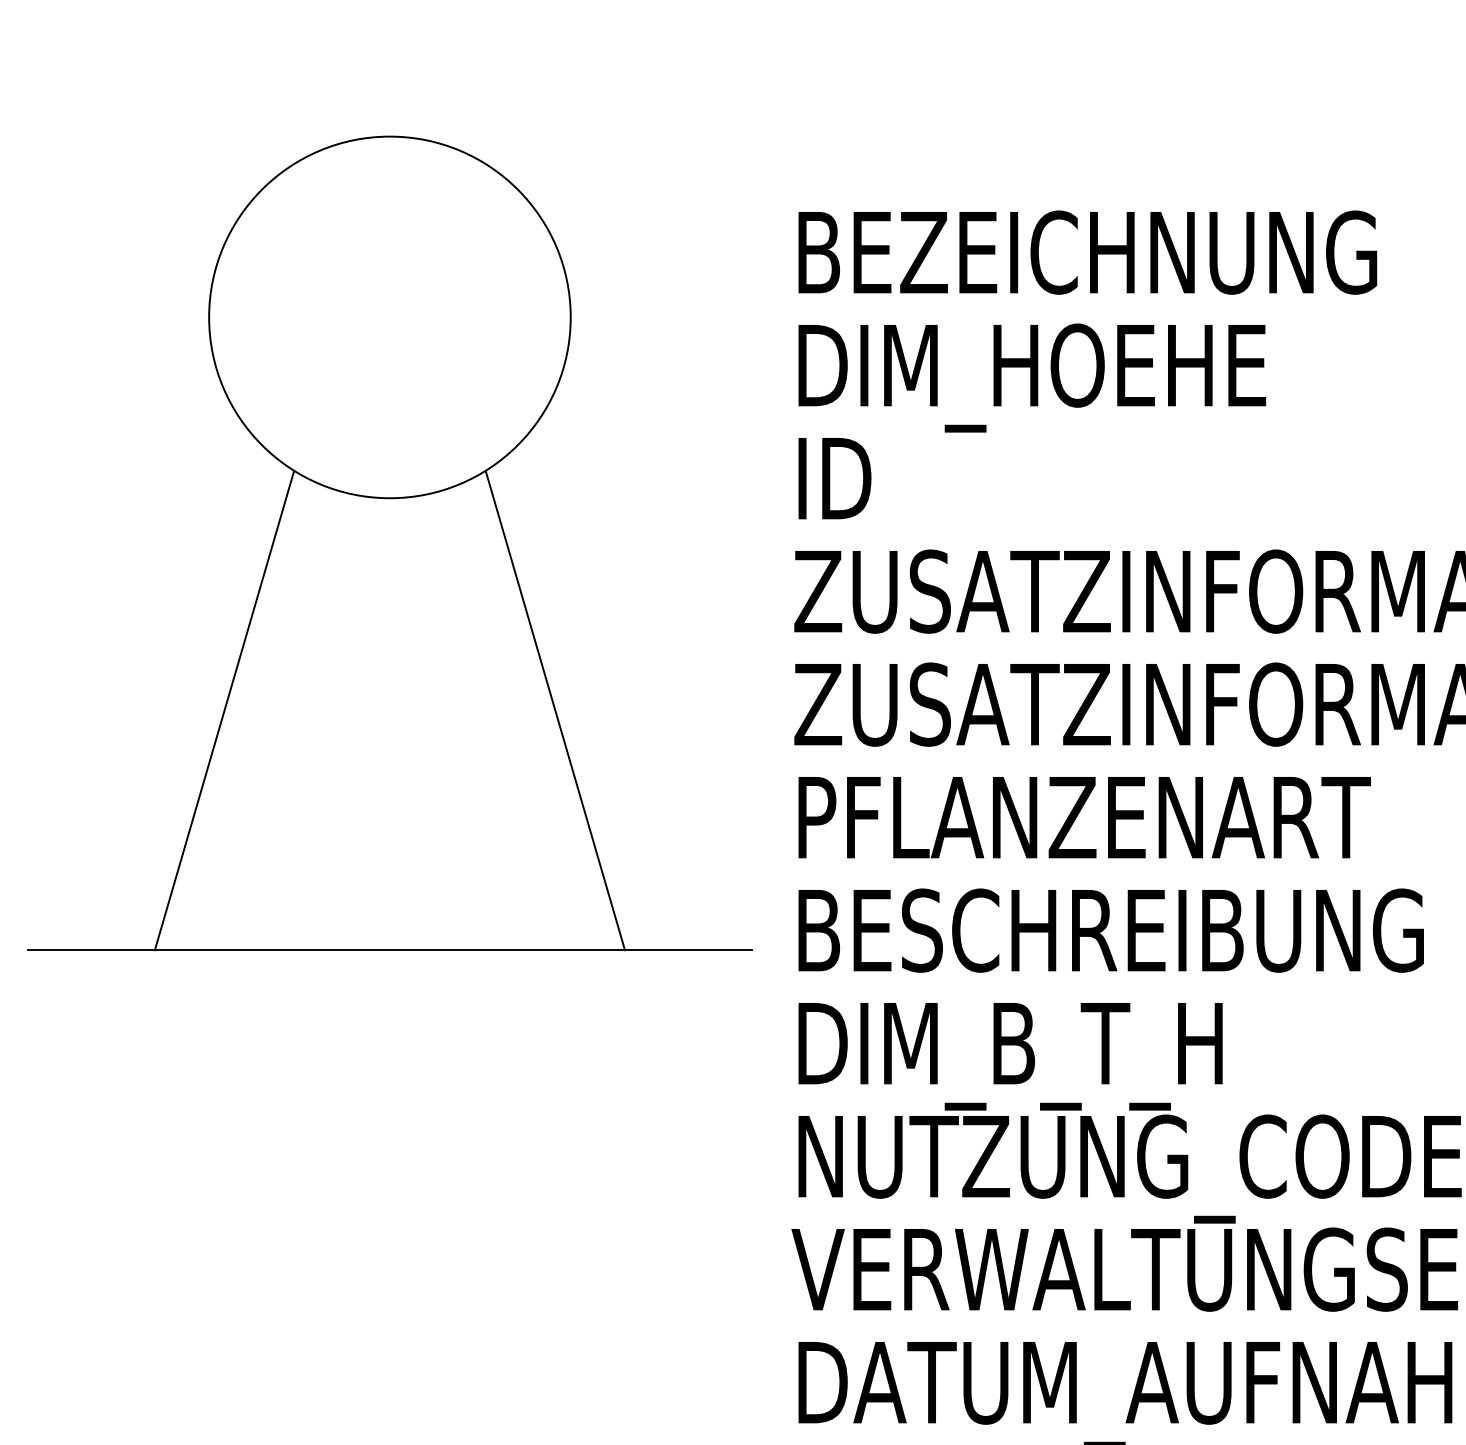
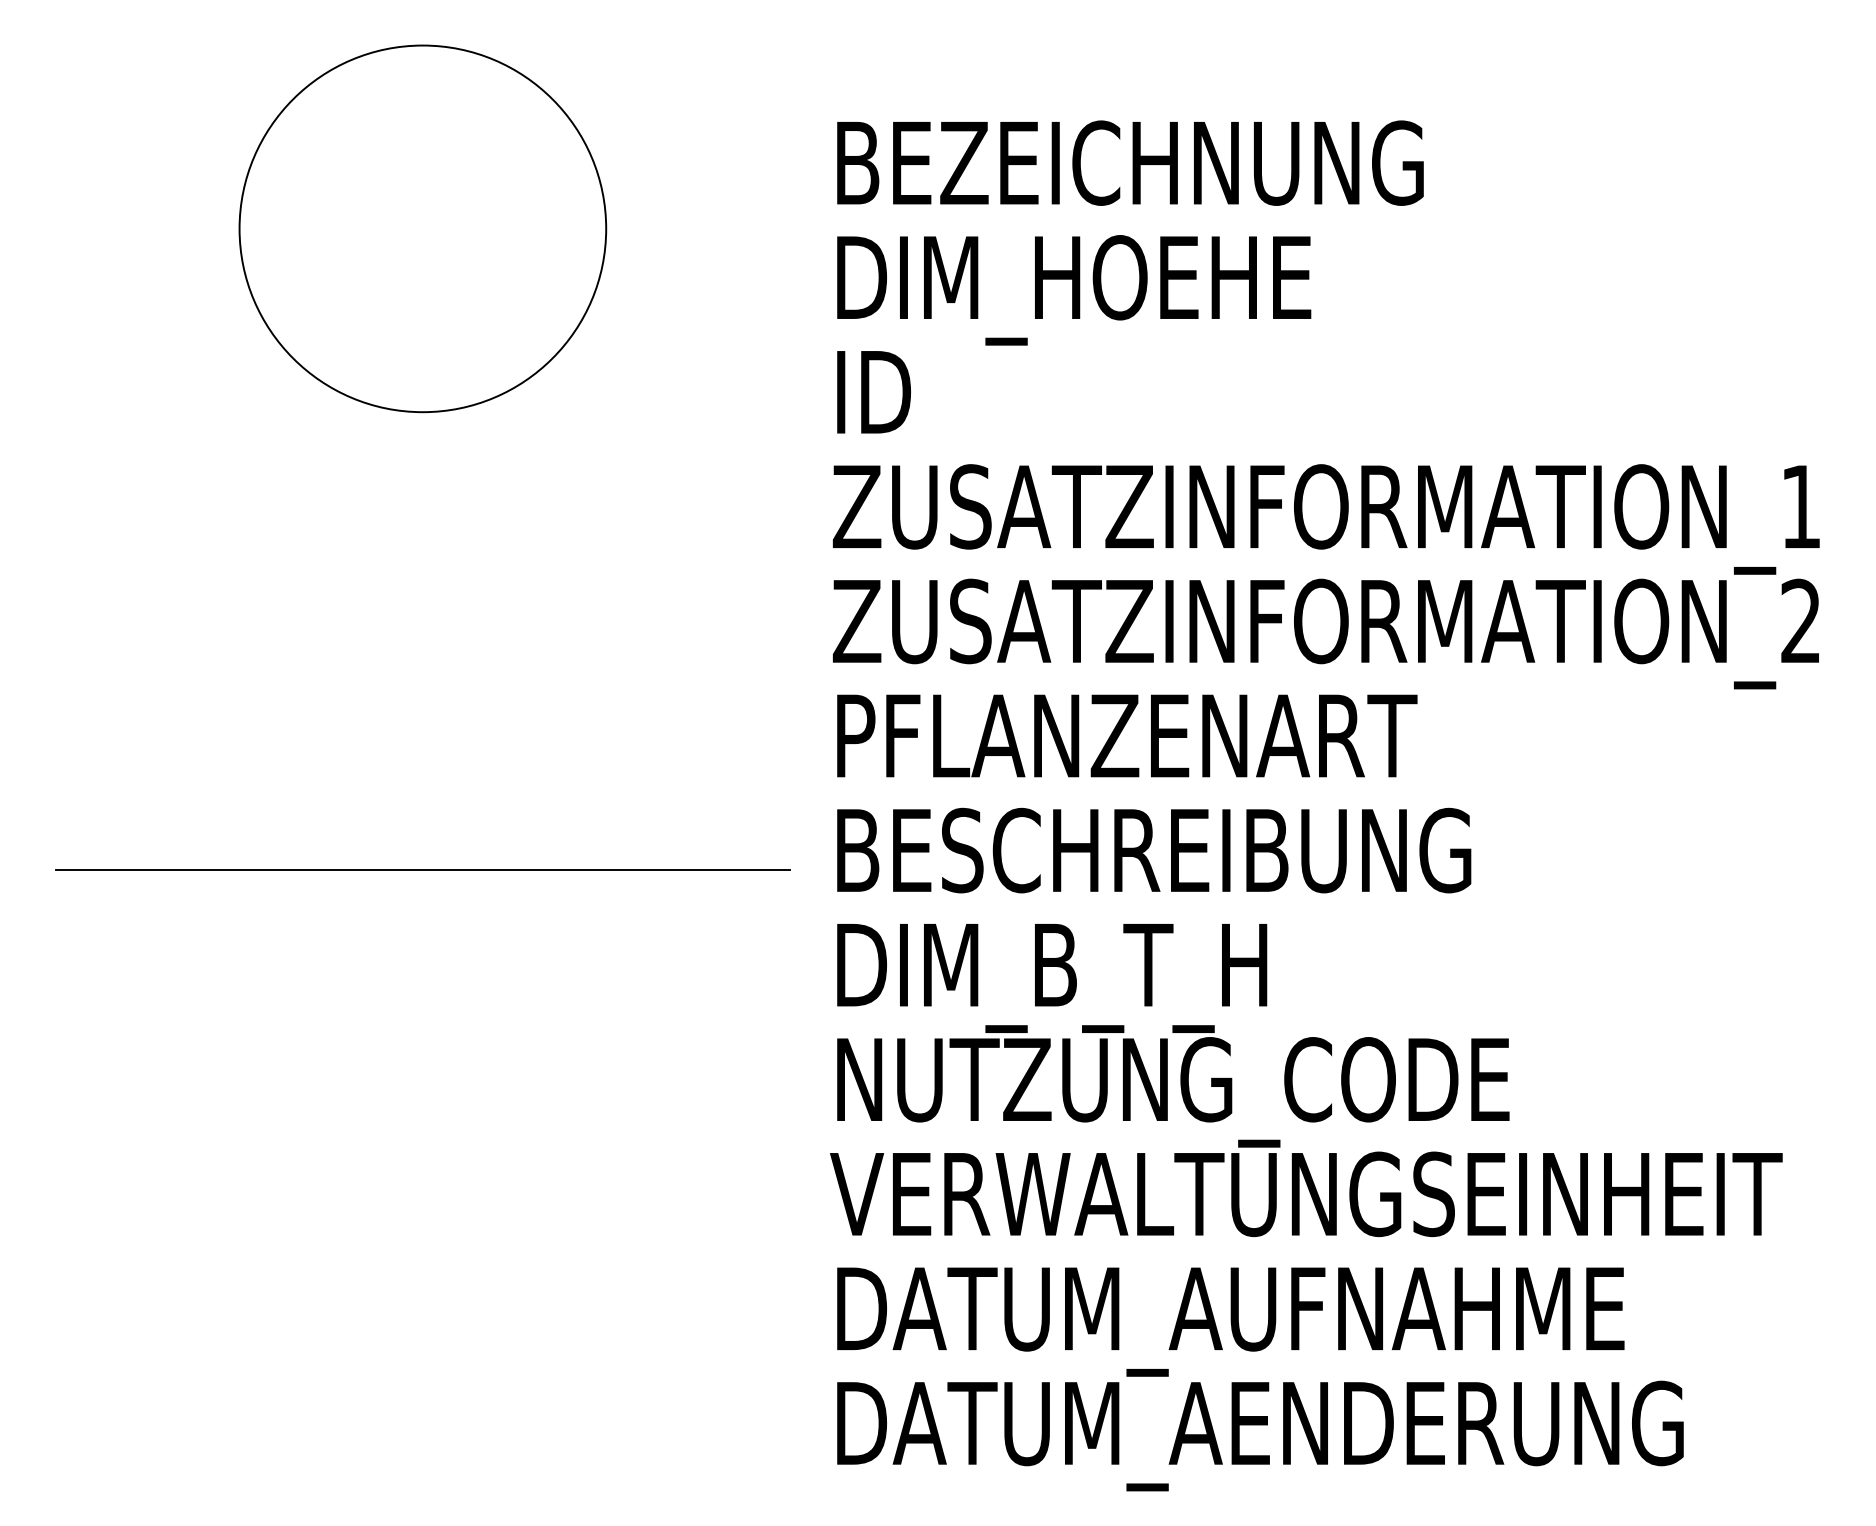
line: (223, 710) -> (254, 627), removed
line: (555, 710) -> (590, 627), removed

